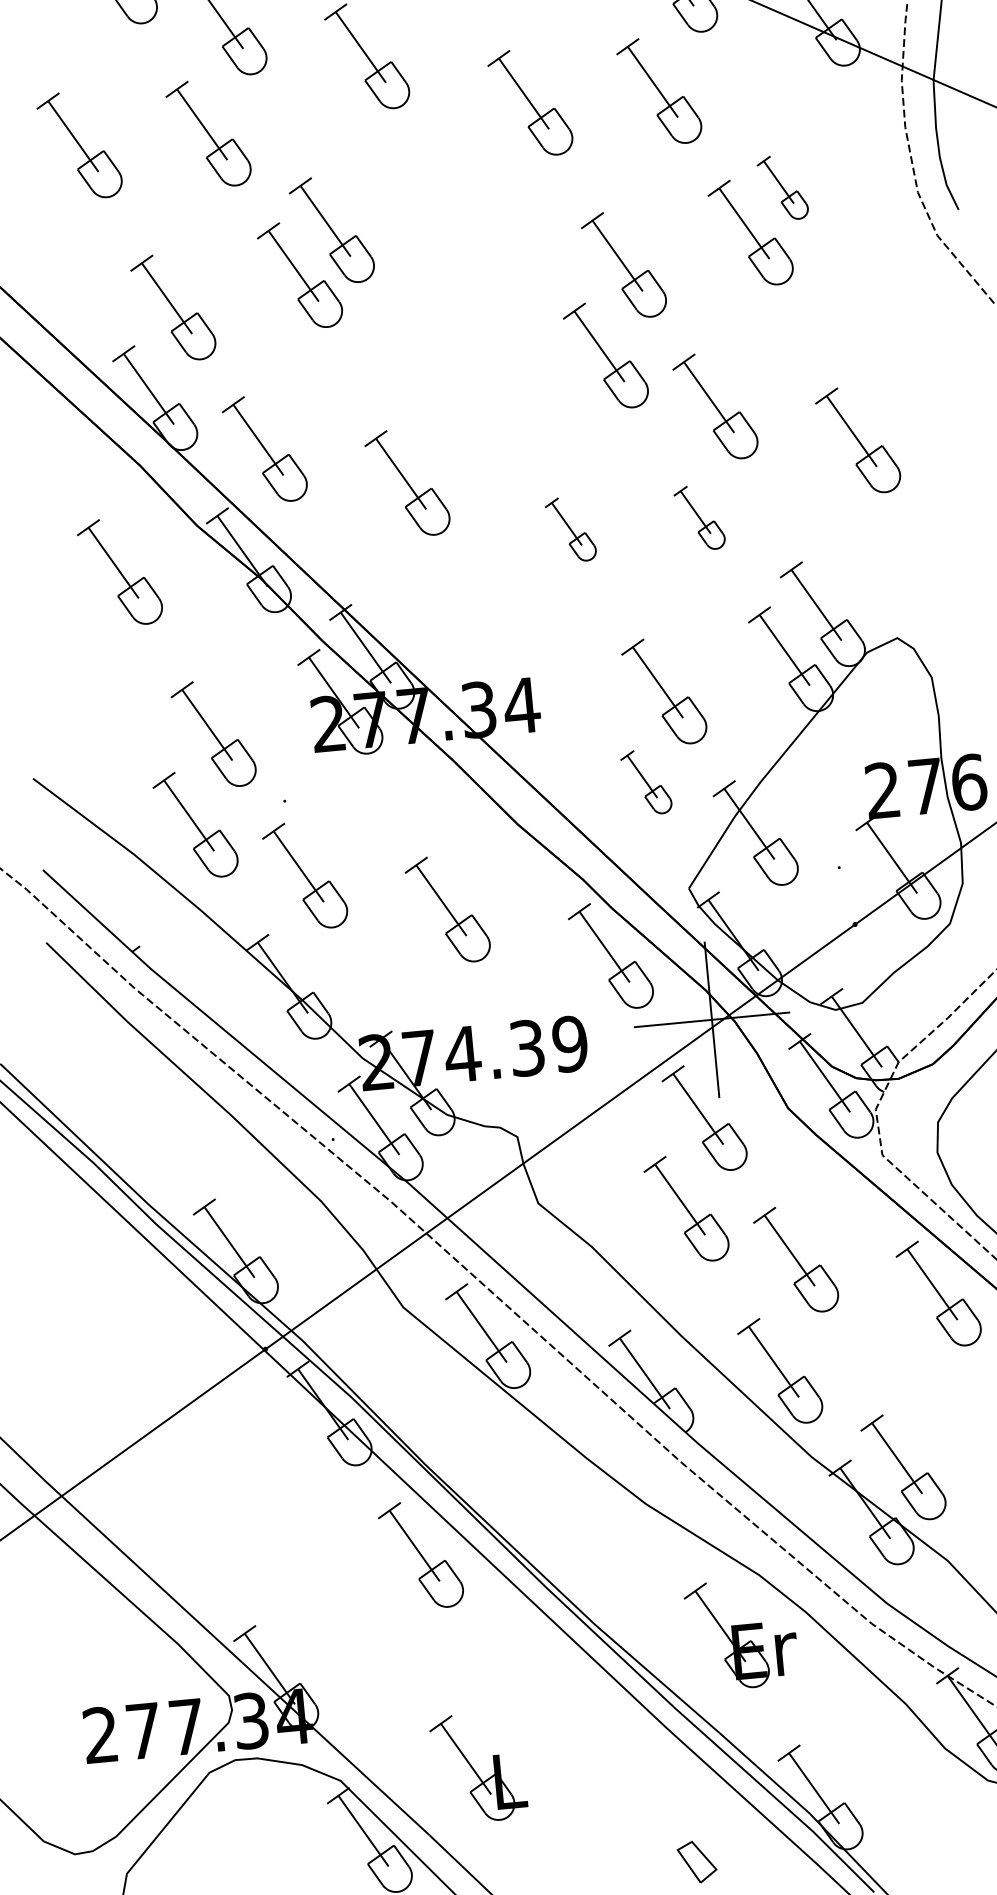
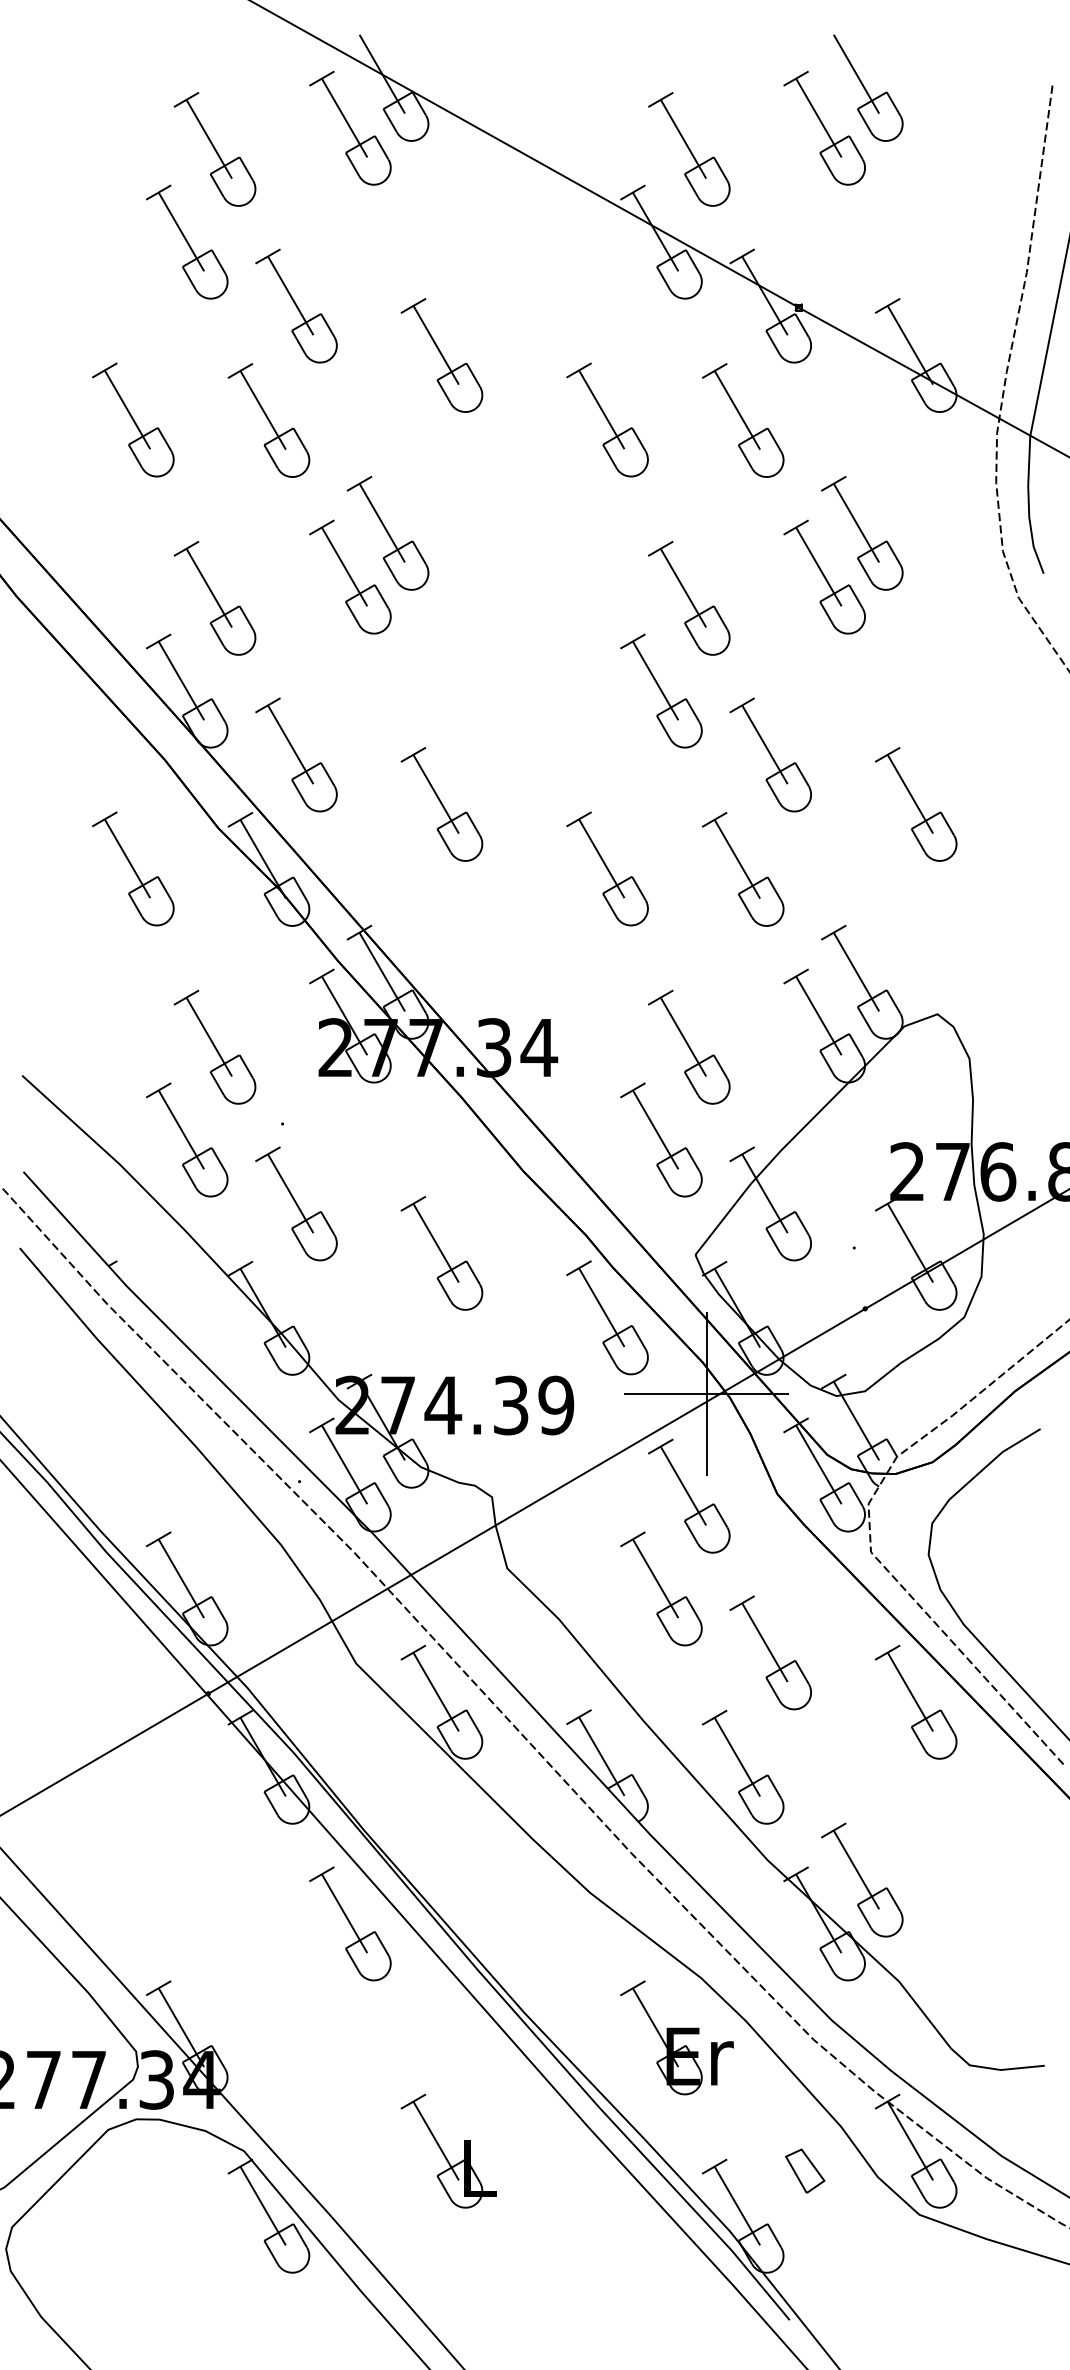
part: (782, 187) -> (862, 533), size x1.67
part: (699, 518) -> (742, 869), size x1.67
part: (570, 529) -> (607, 868), size x1.67
part: (646, 781) -> (661, 1139), size x1.67
part: (478, 1767) -> (448, 2150), moved
part: (697, 1861) -> (805, 2170), moved

